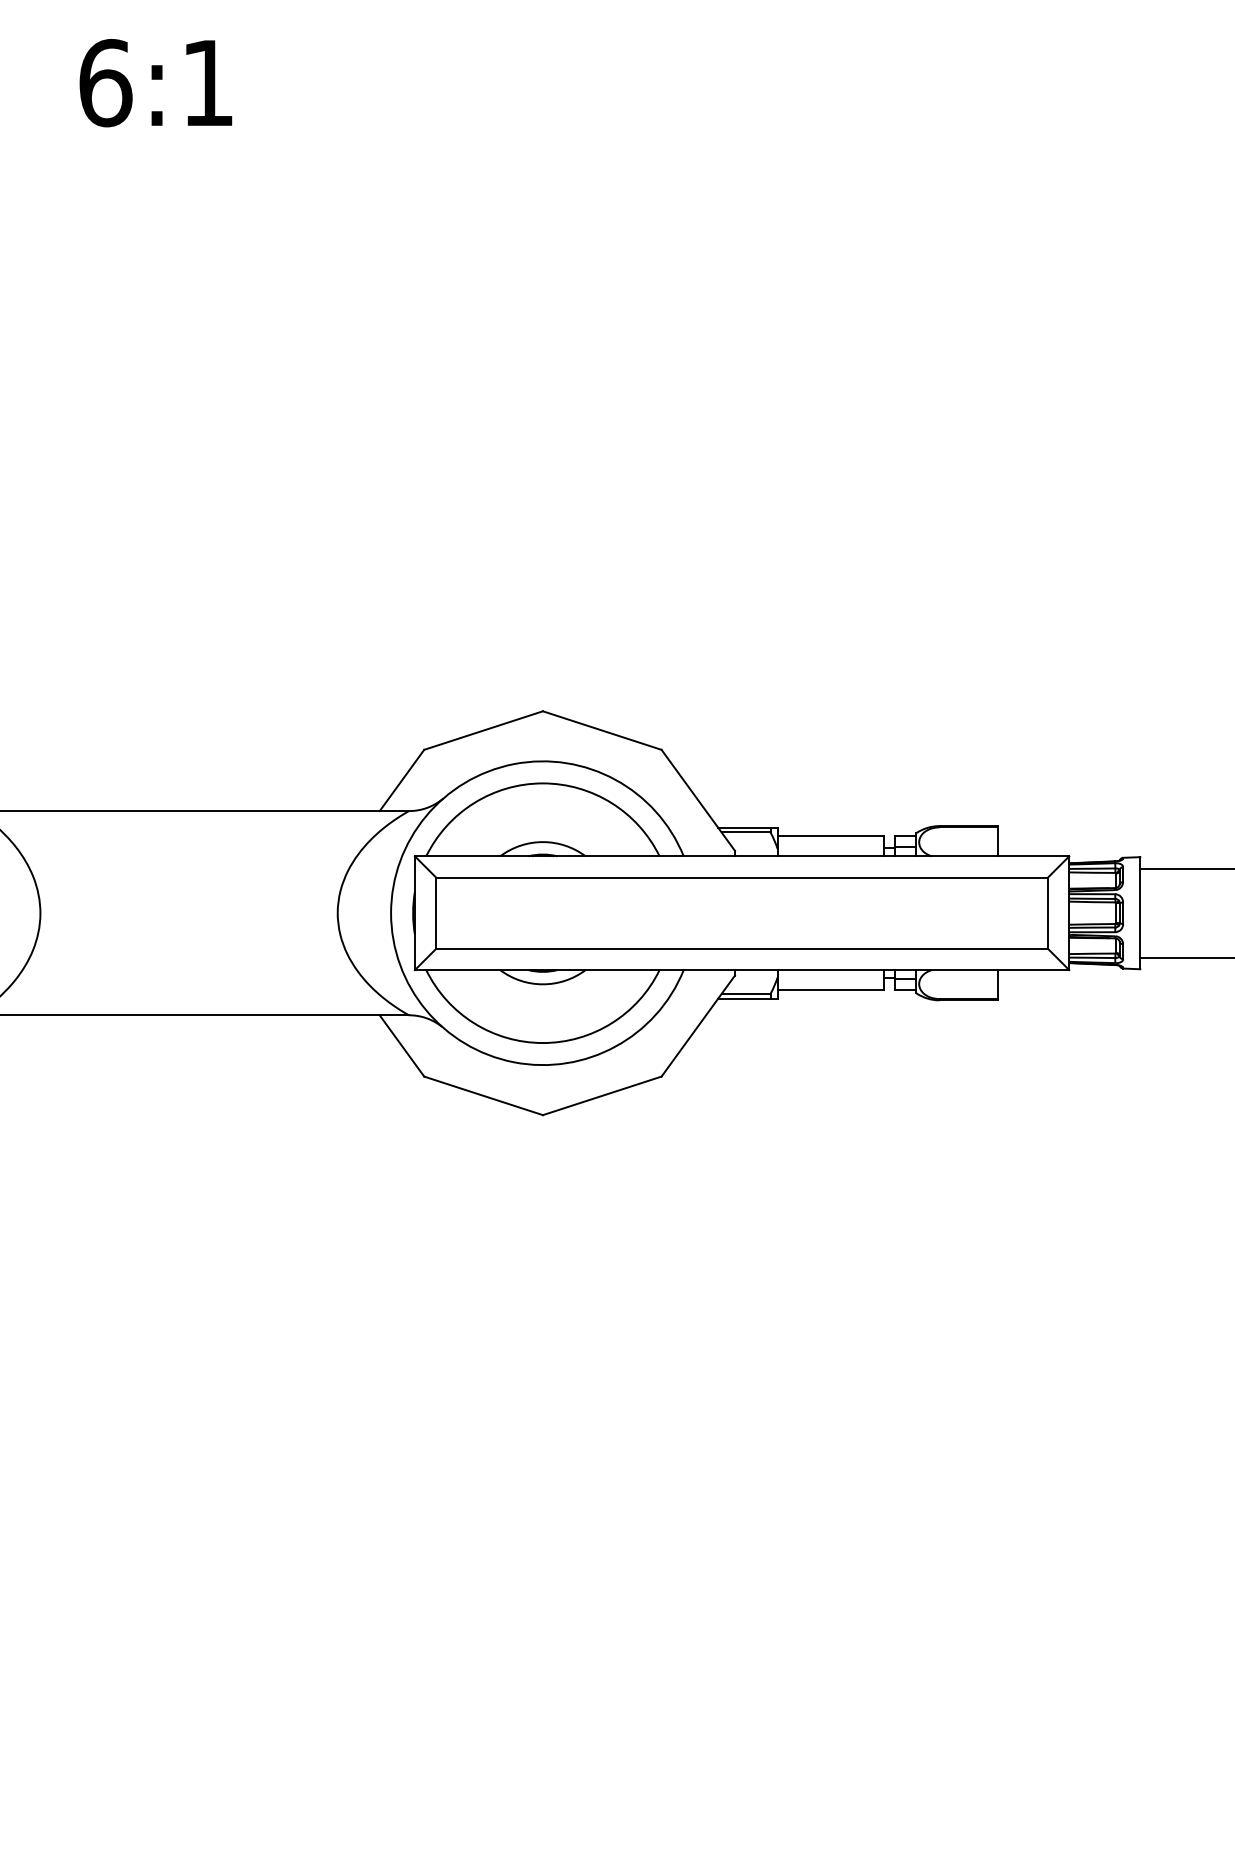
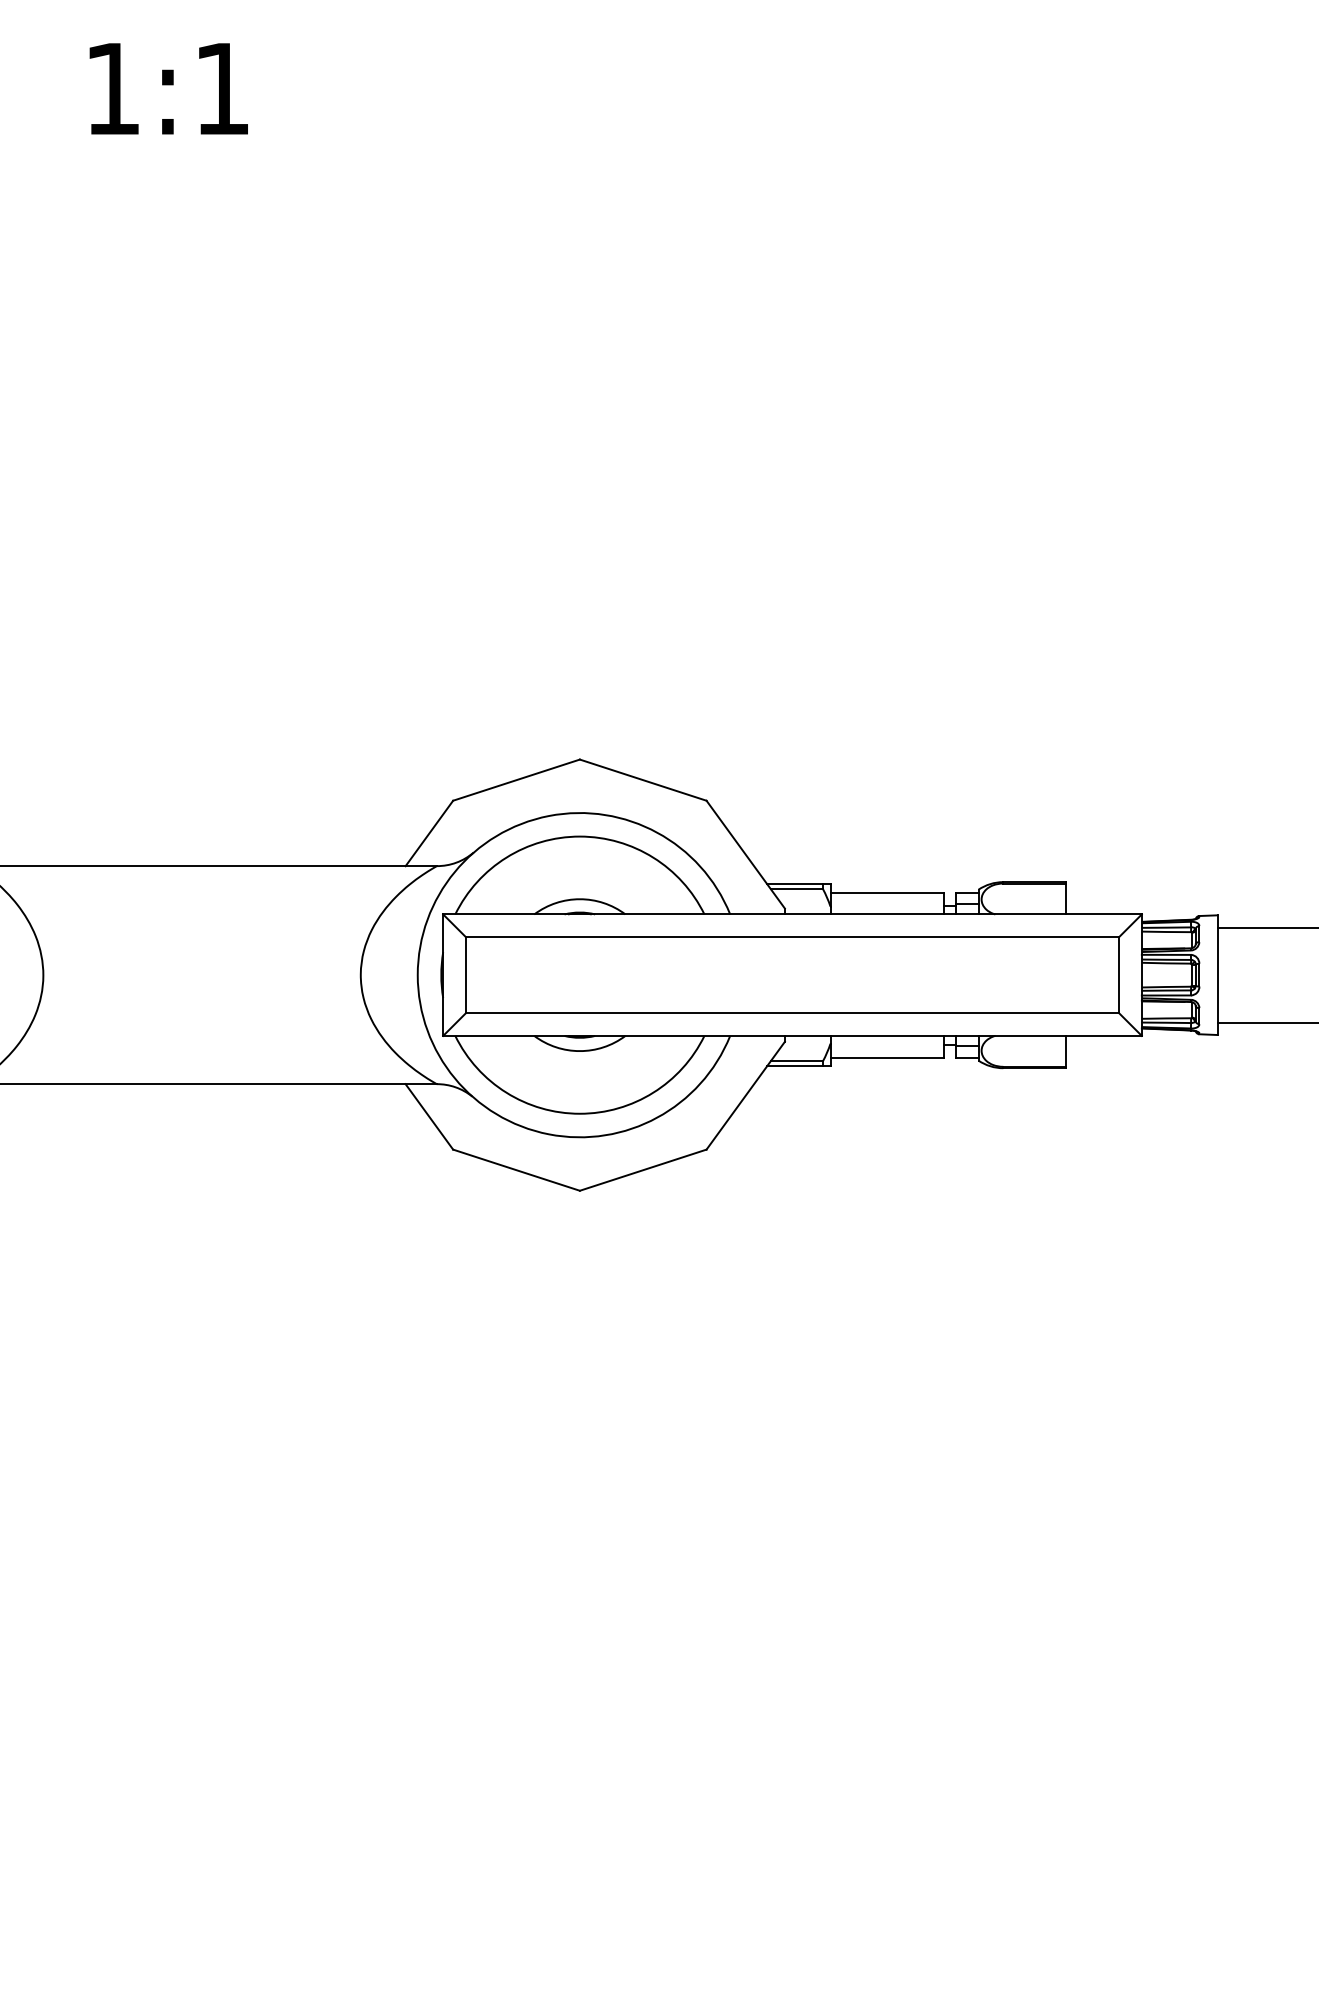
text: (106, 82) -> (113, 88), 6:1 -> 1:1

